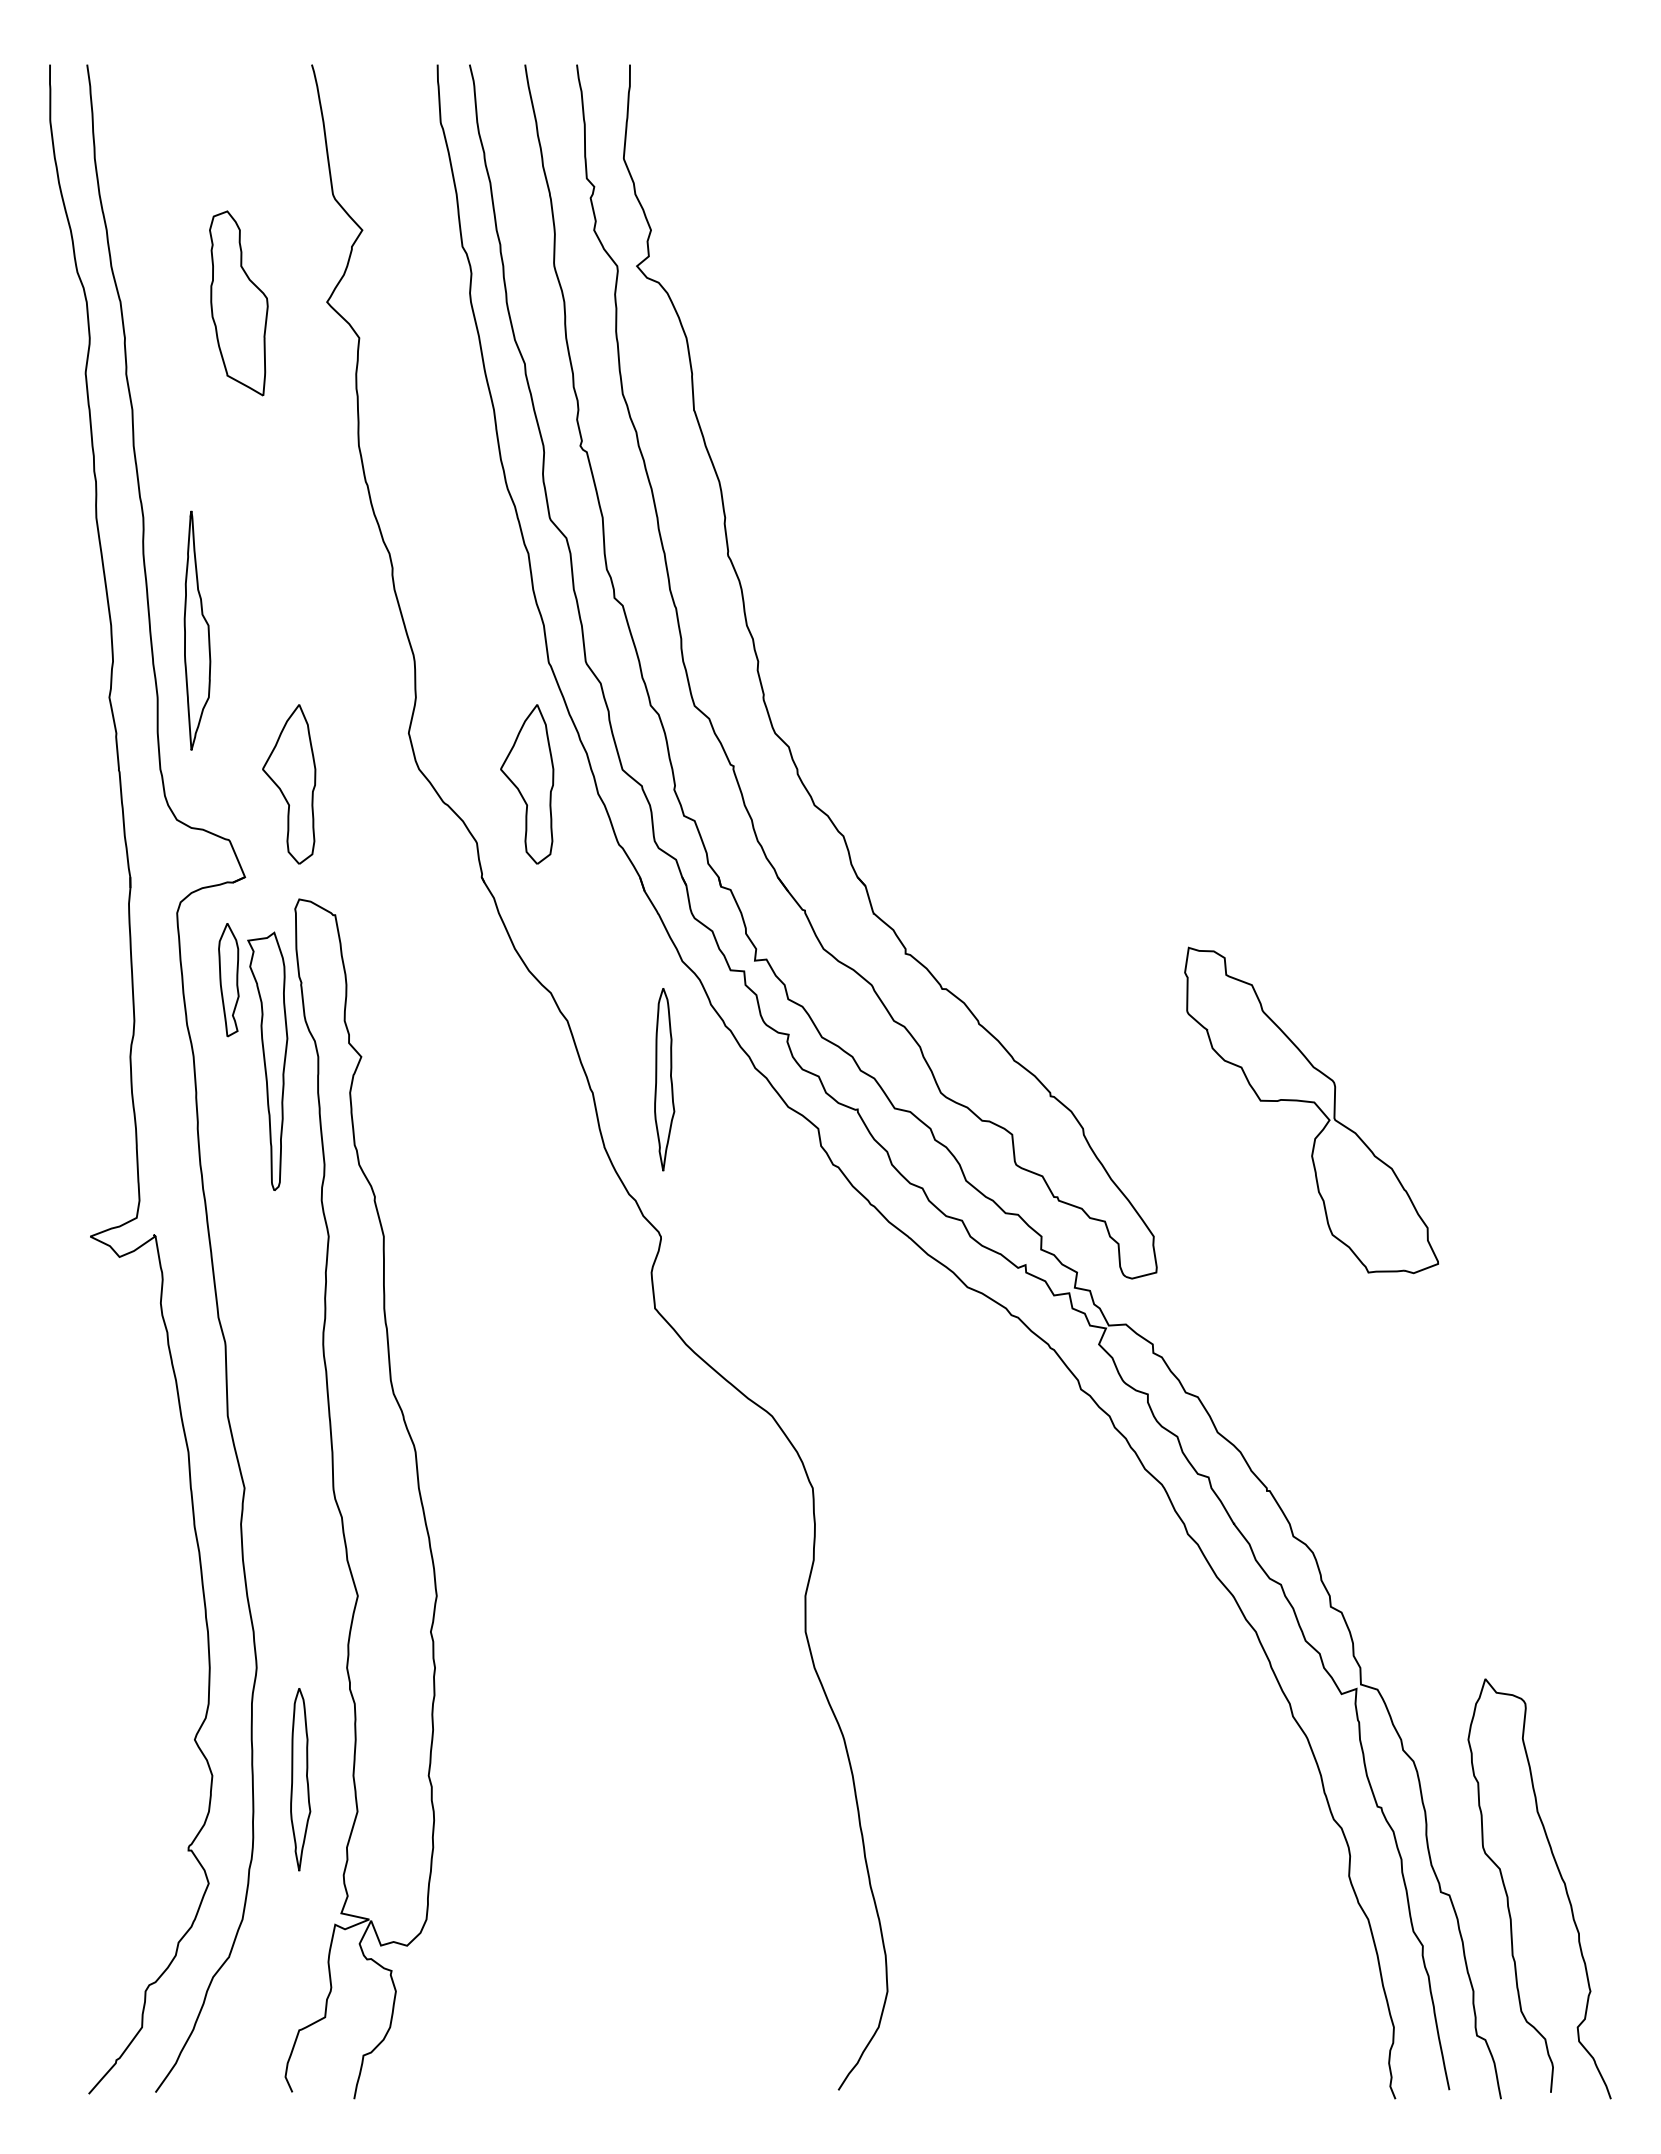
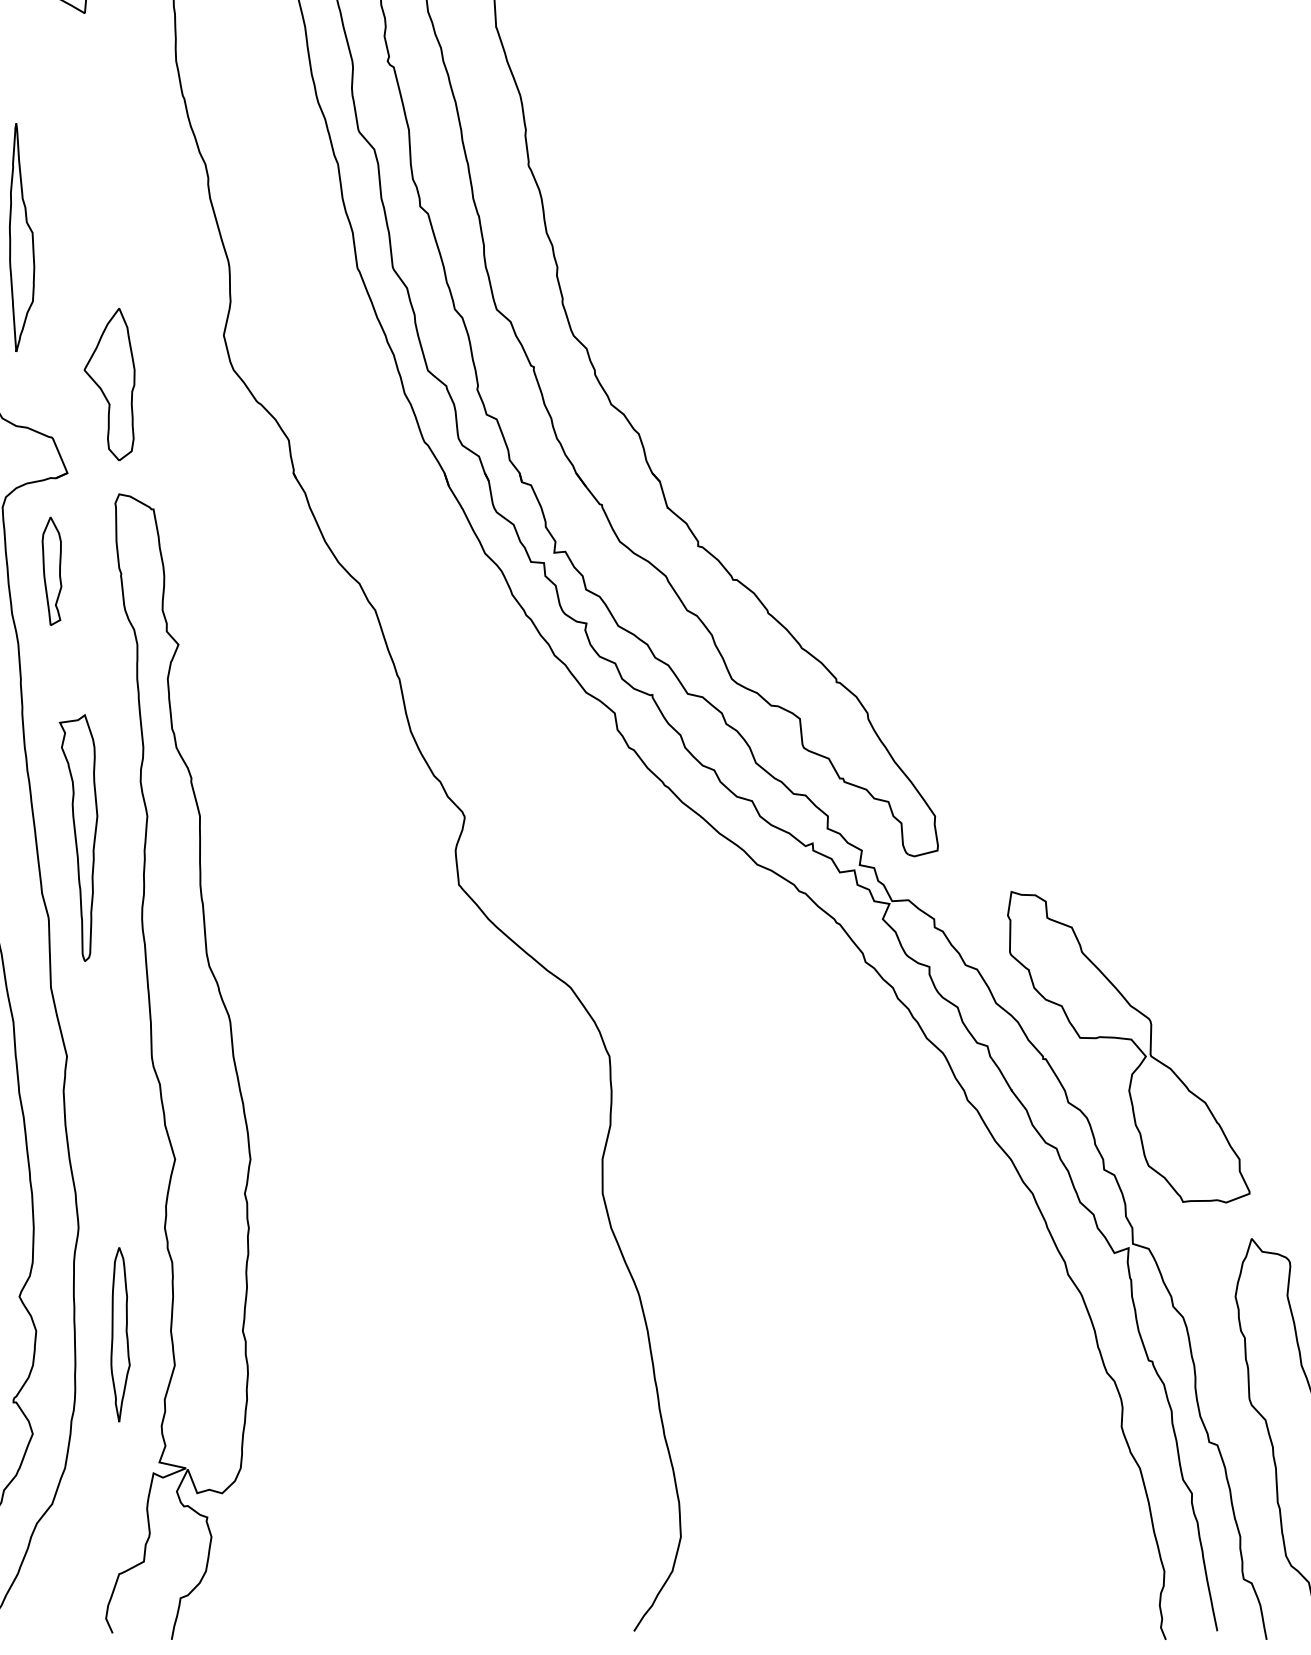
part: (527, 784) -> (337, 384), removed
part: (267, 1060) -> (78, 837), moved
part: (664, 1079) -> (467, 666), removed
part: (1315, 1105) -> (1132, 1042), moved

